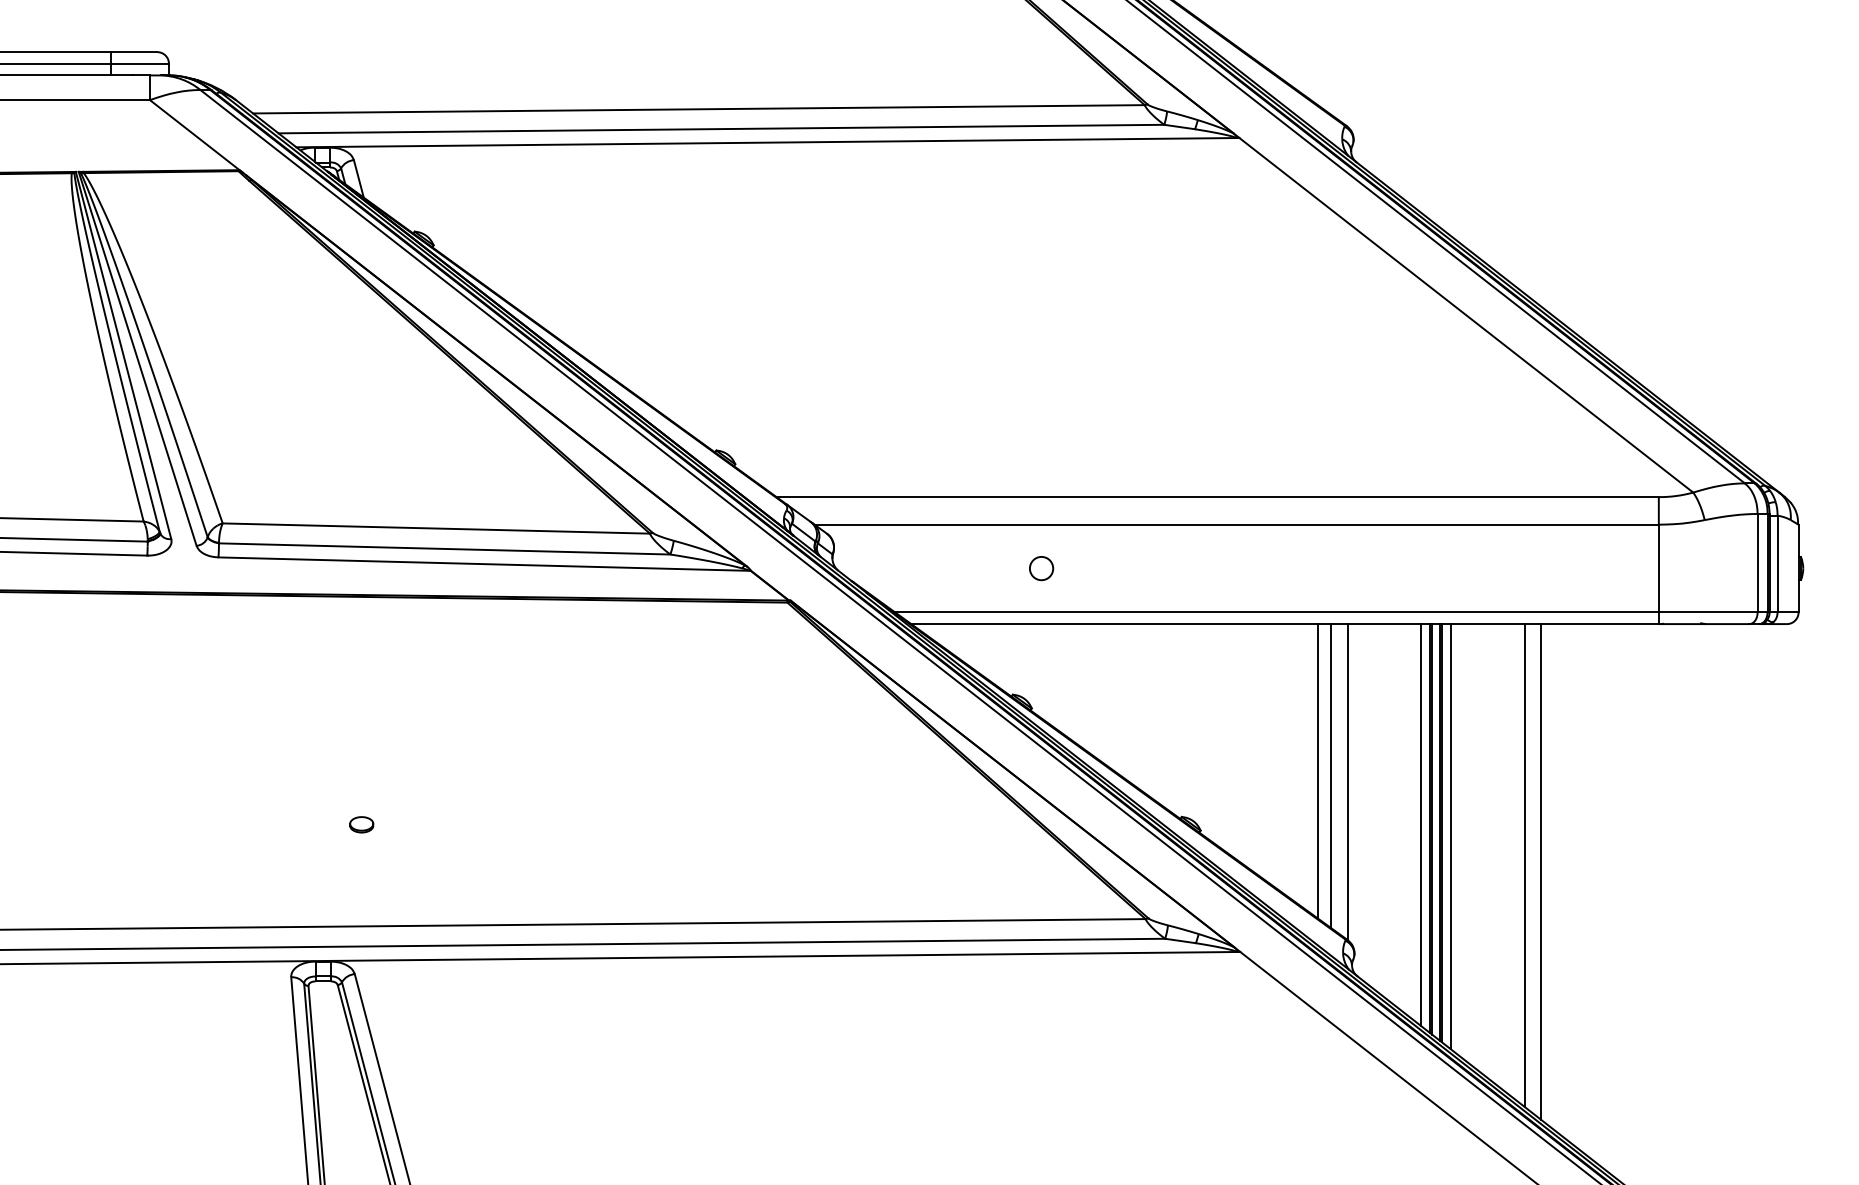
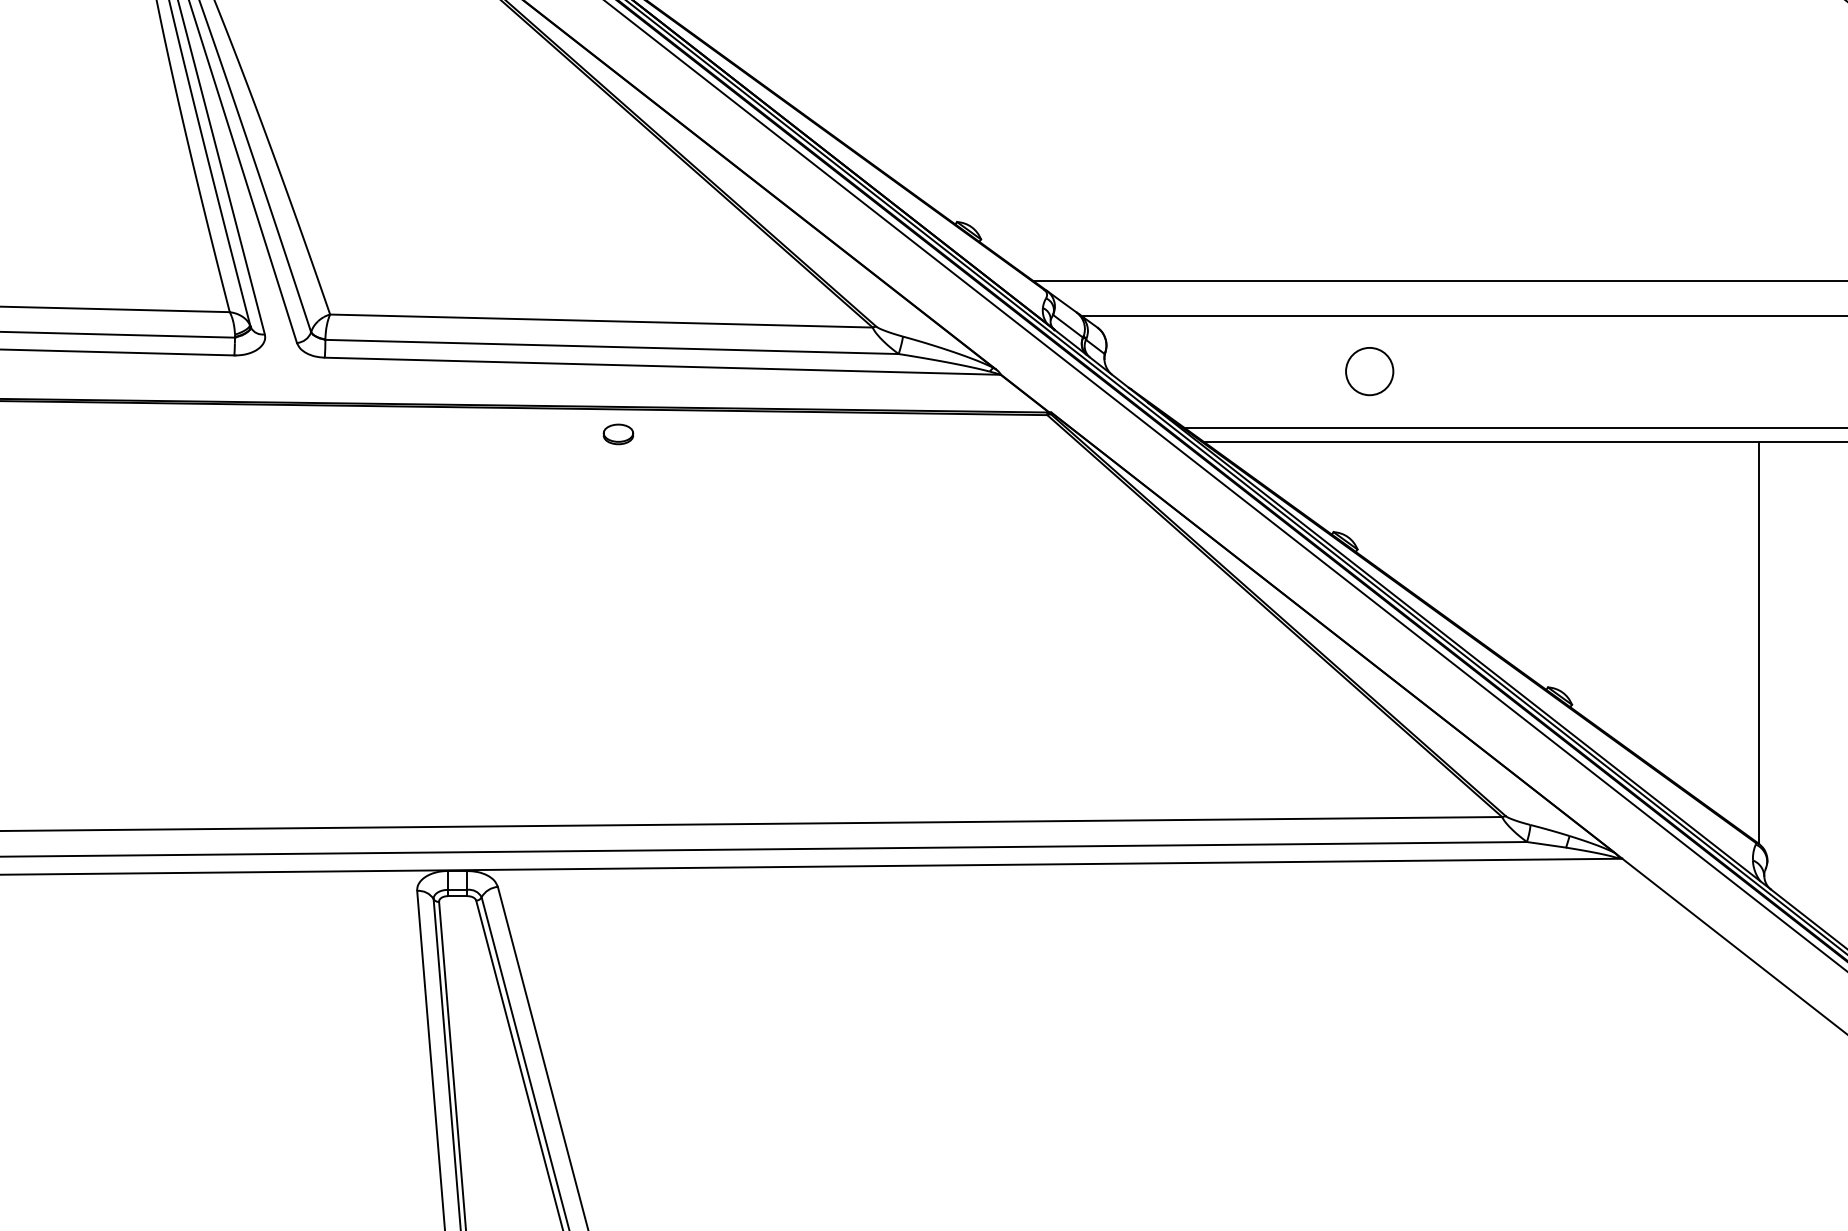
circle: (1041, 568) -> (1369, 371), size x1.6
line: (1317, 771) -> (1720, 629), removed
line: (1331, 776) -> (1738, 635), removed
part: (361, 824) -> (618, 434), moved

